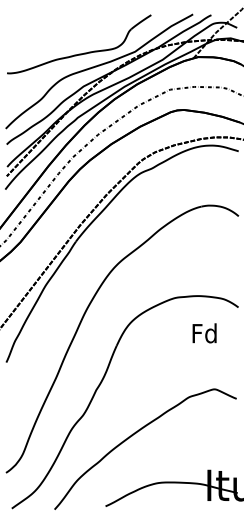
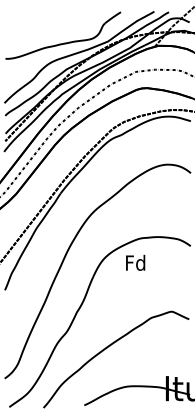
text: (204, 333) -> (135, 263), moved

